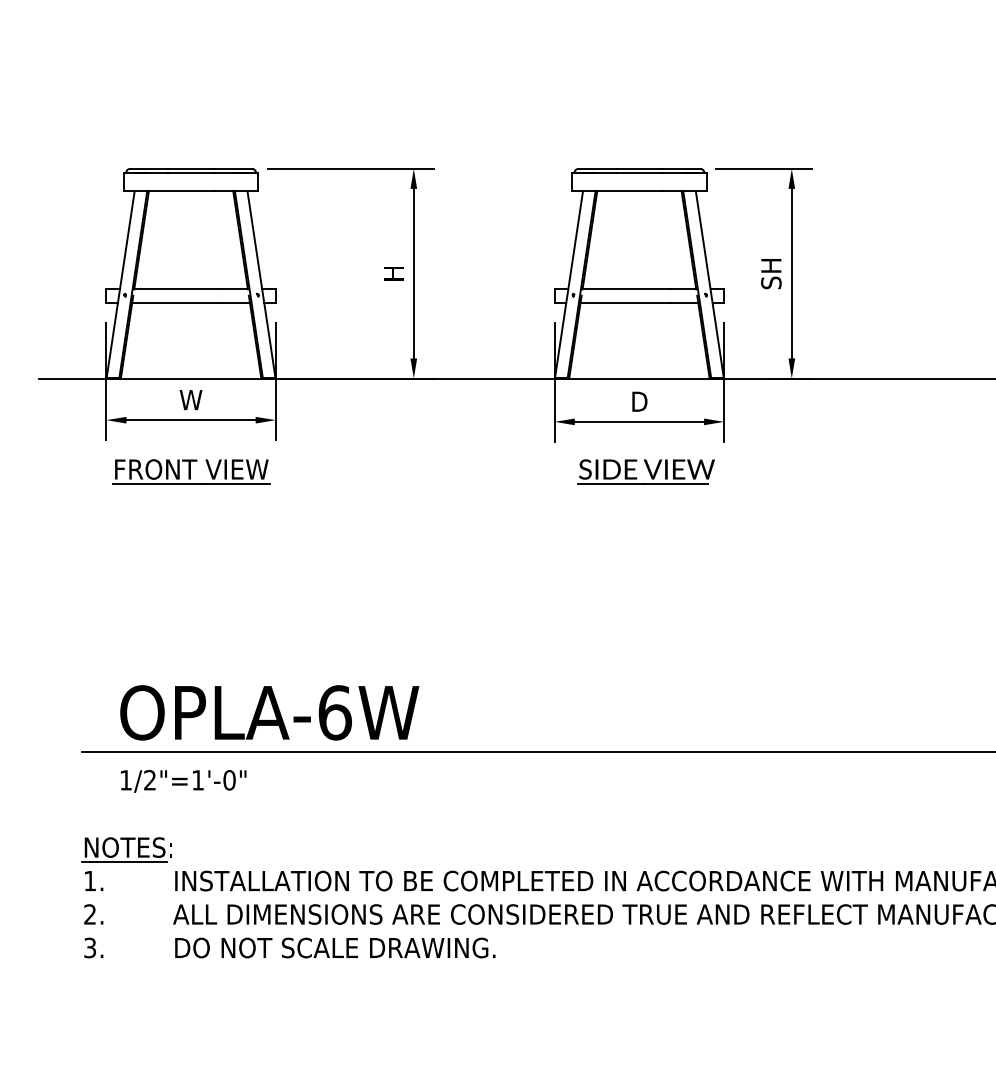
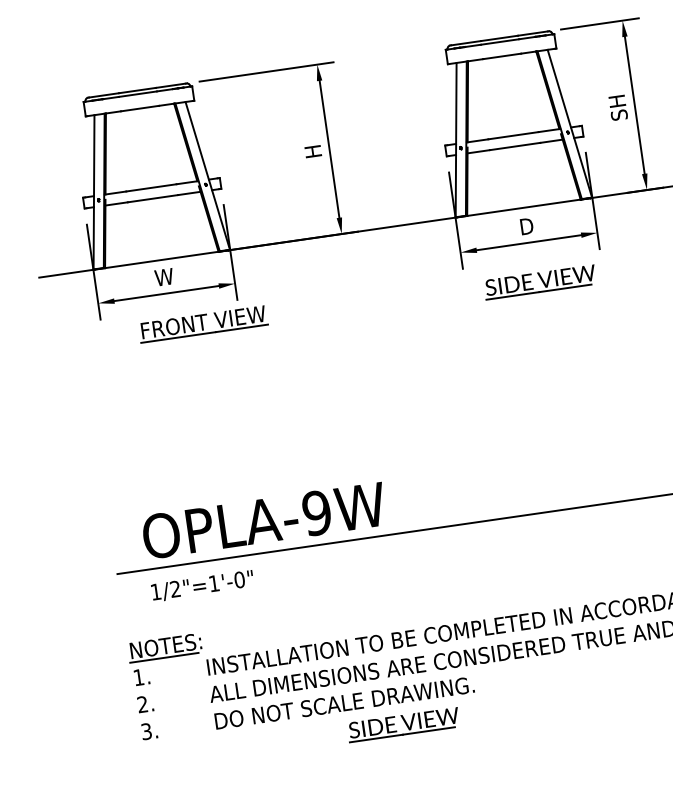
part: (191, 471) -> (203, 323), moved
text: (334, 712) -> (316, 512), OPLA-6W -> OPLA-9W
part: (402, 984) -> (403, 724), added

